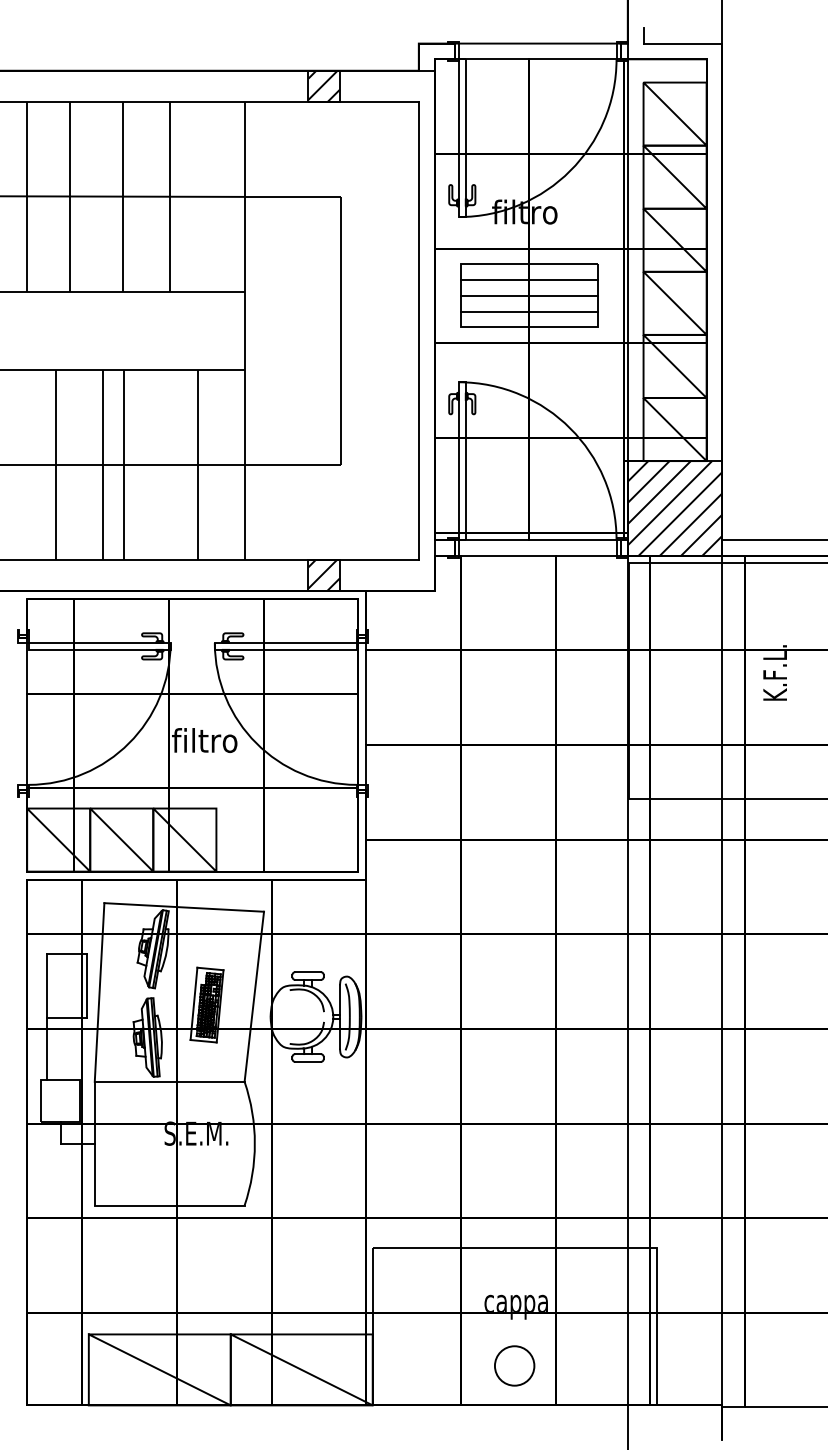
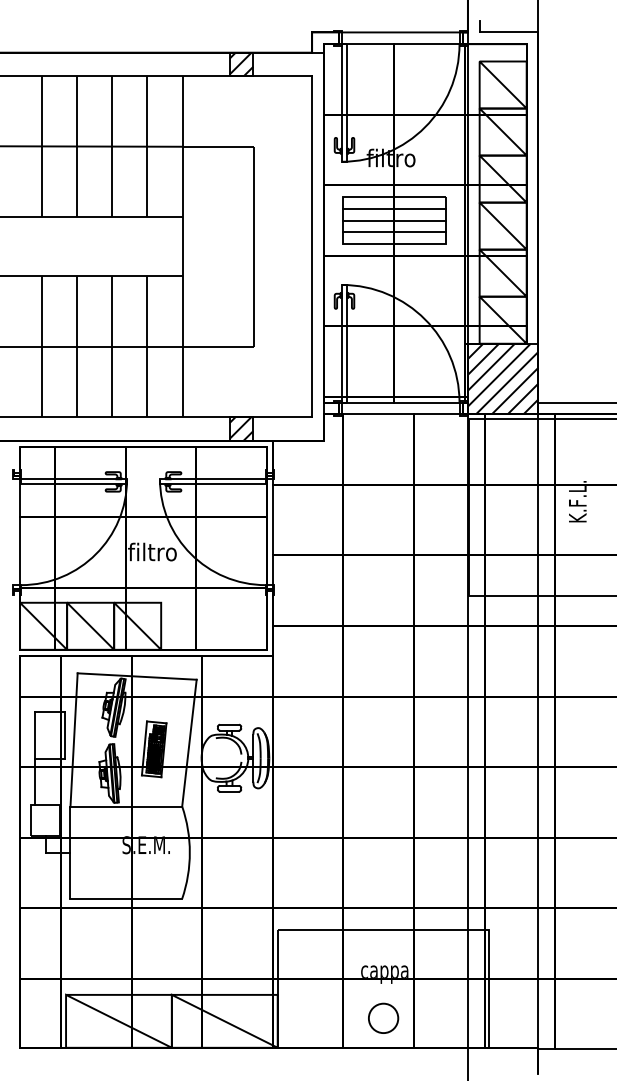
line: (26, 196) -> (41, 146), moved
line: (69, 196) -> (76, 146), moved
line: (122, 196) -> (112, 146), moved
line: (169, 196) -> (147, 146), moved
line: (124, 464) -> (112, 346), moved

